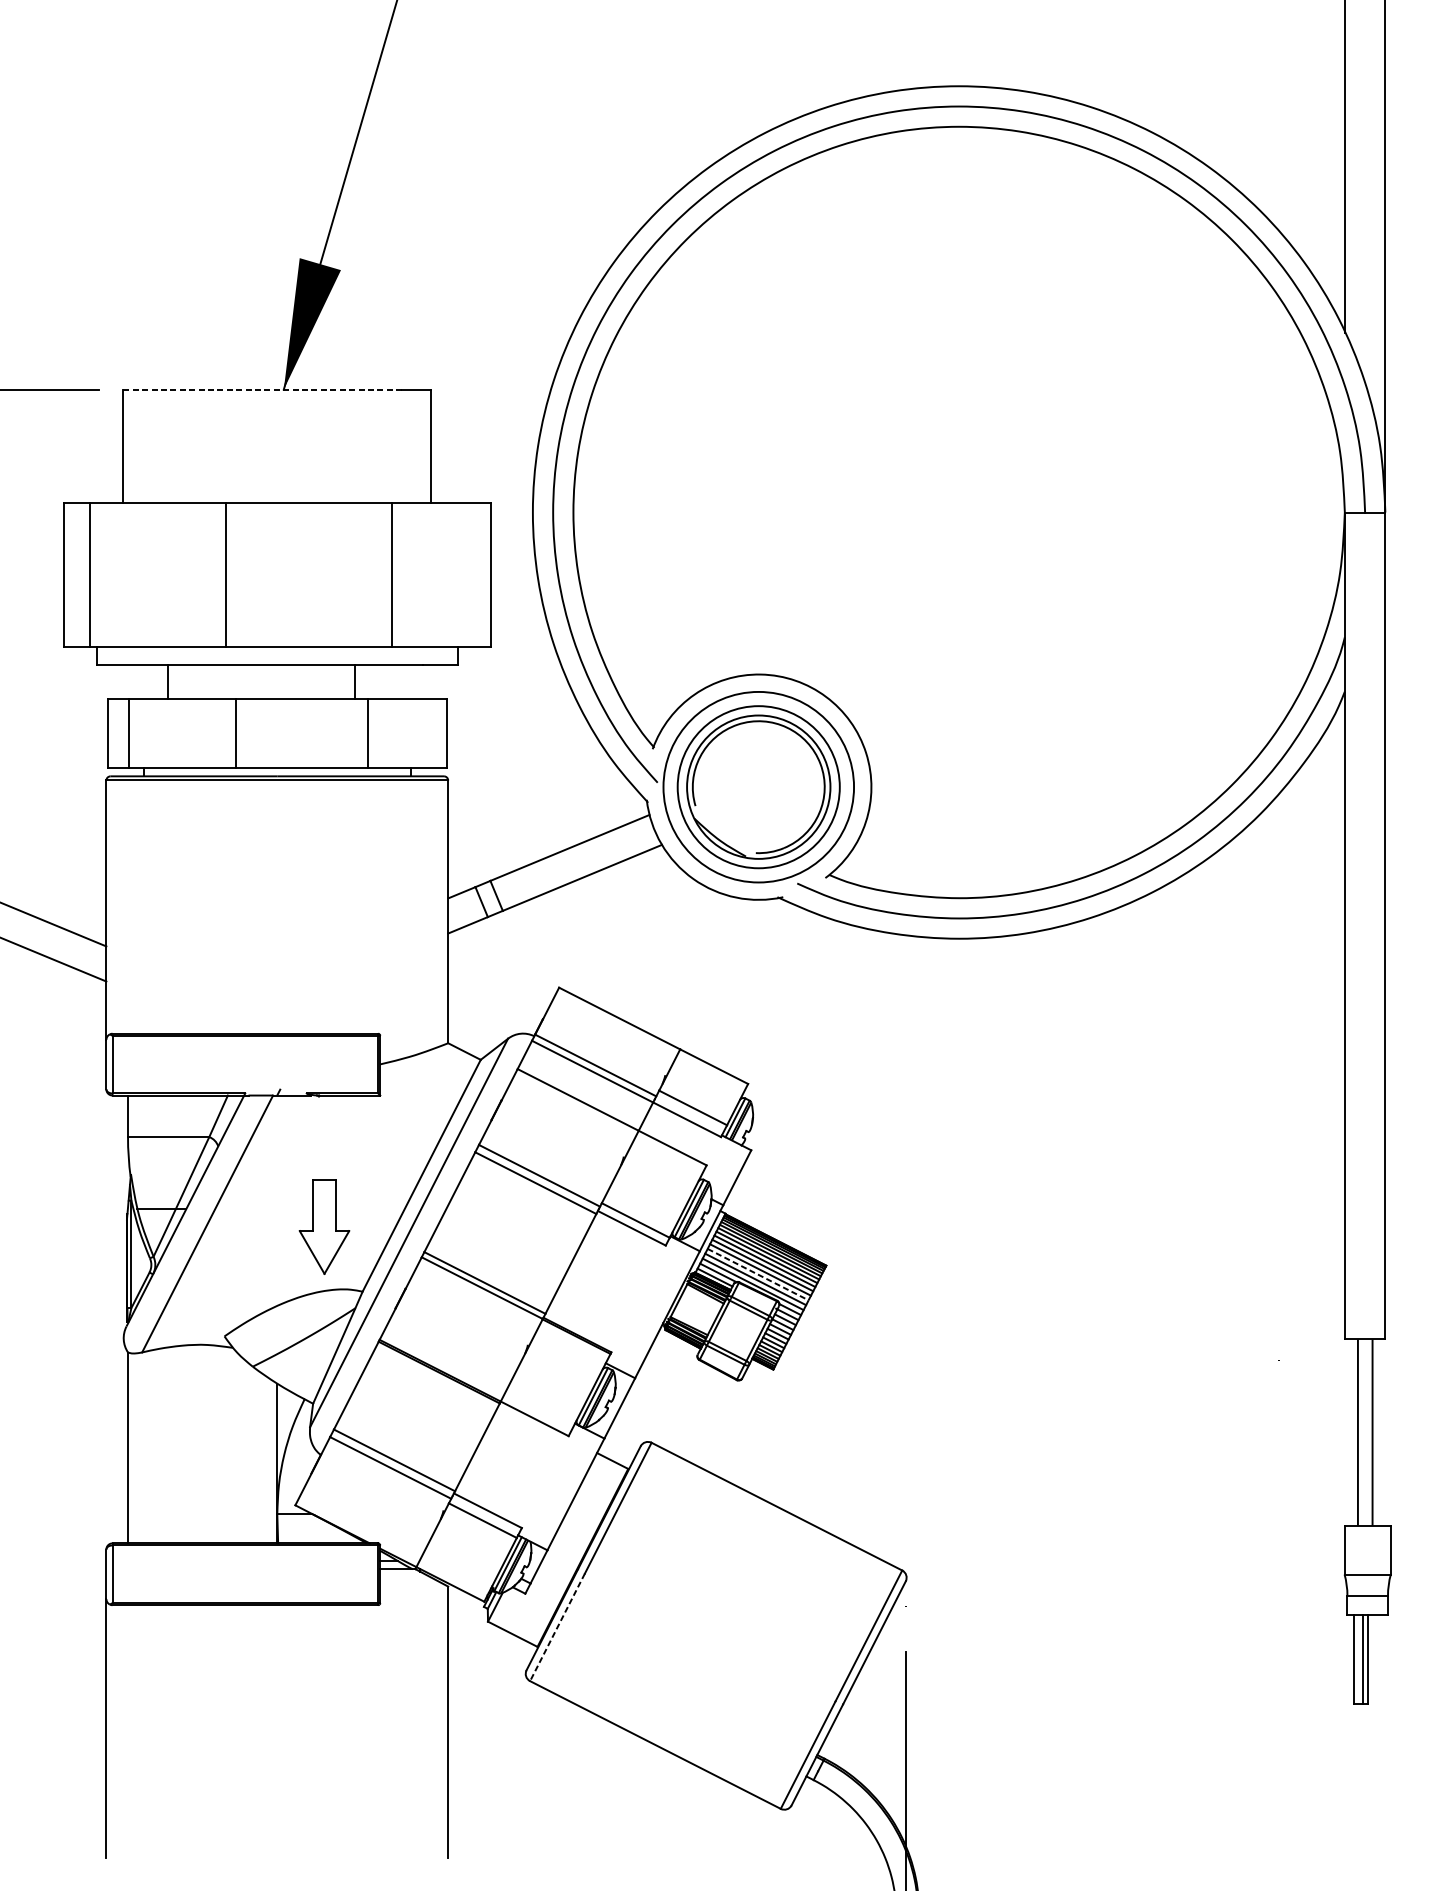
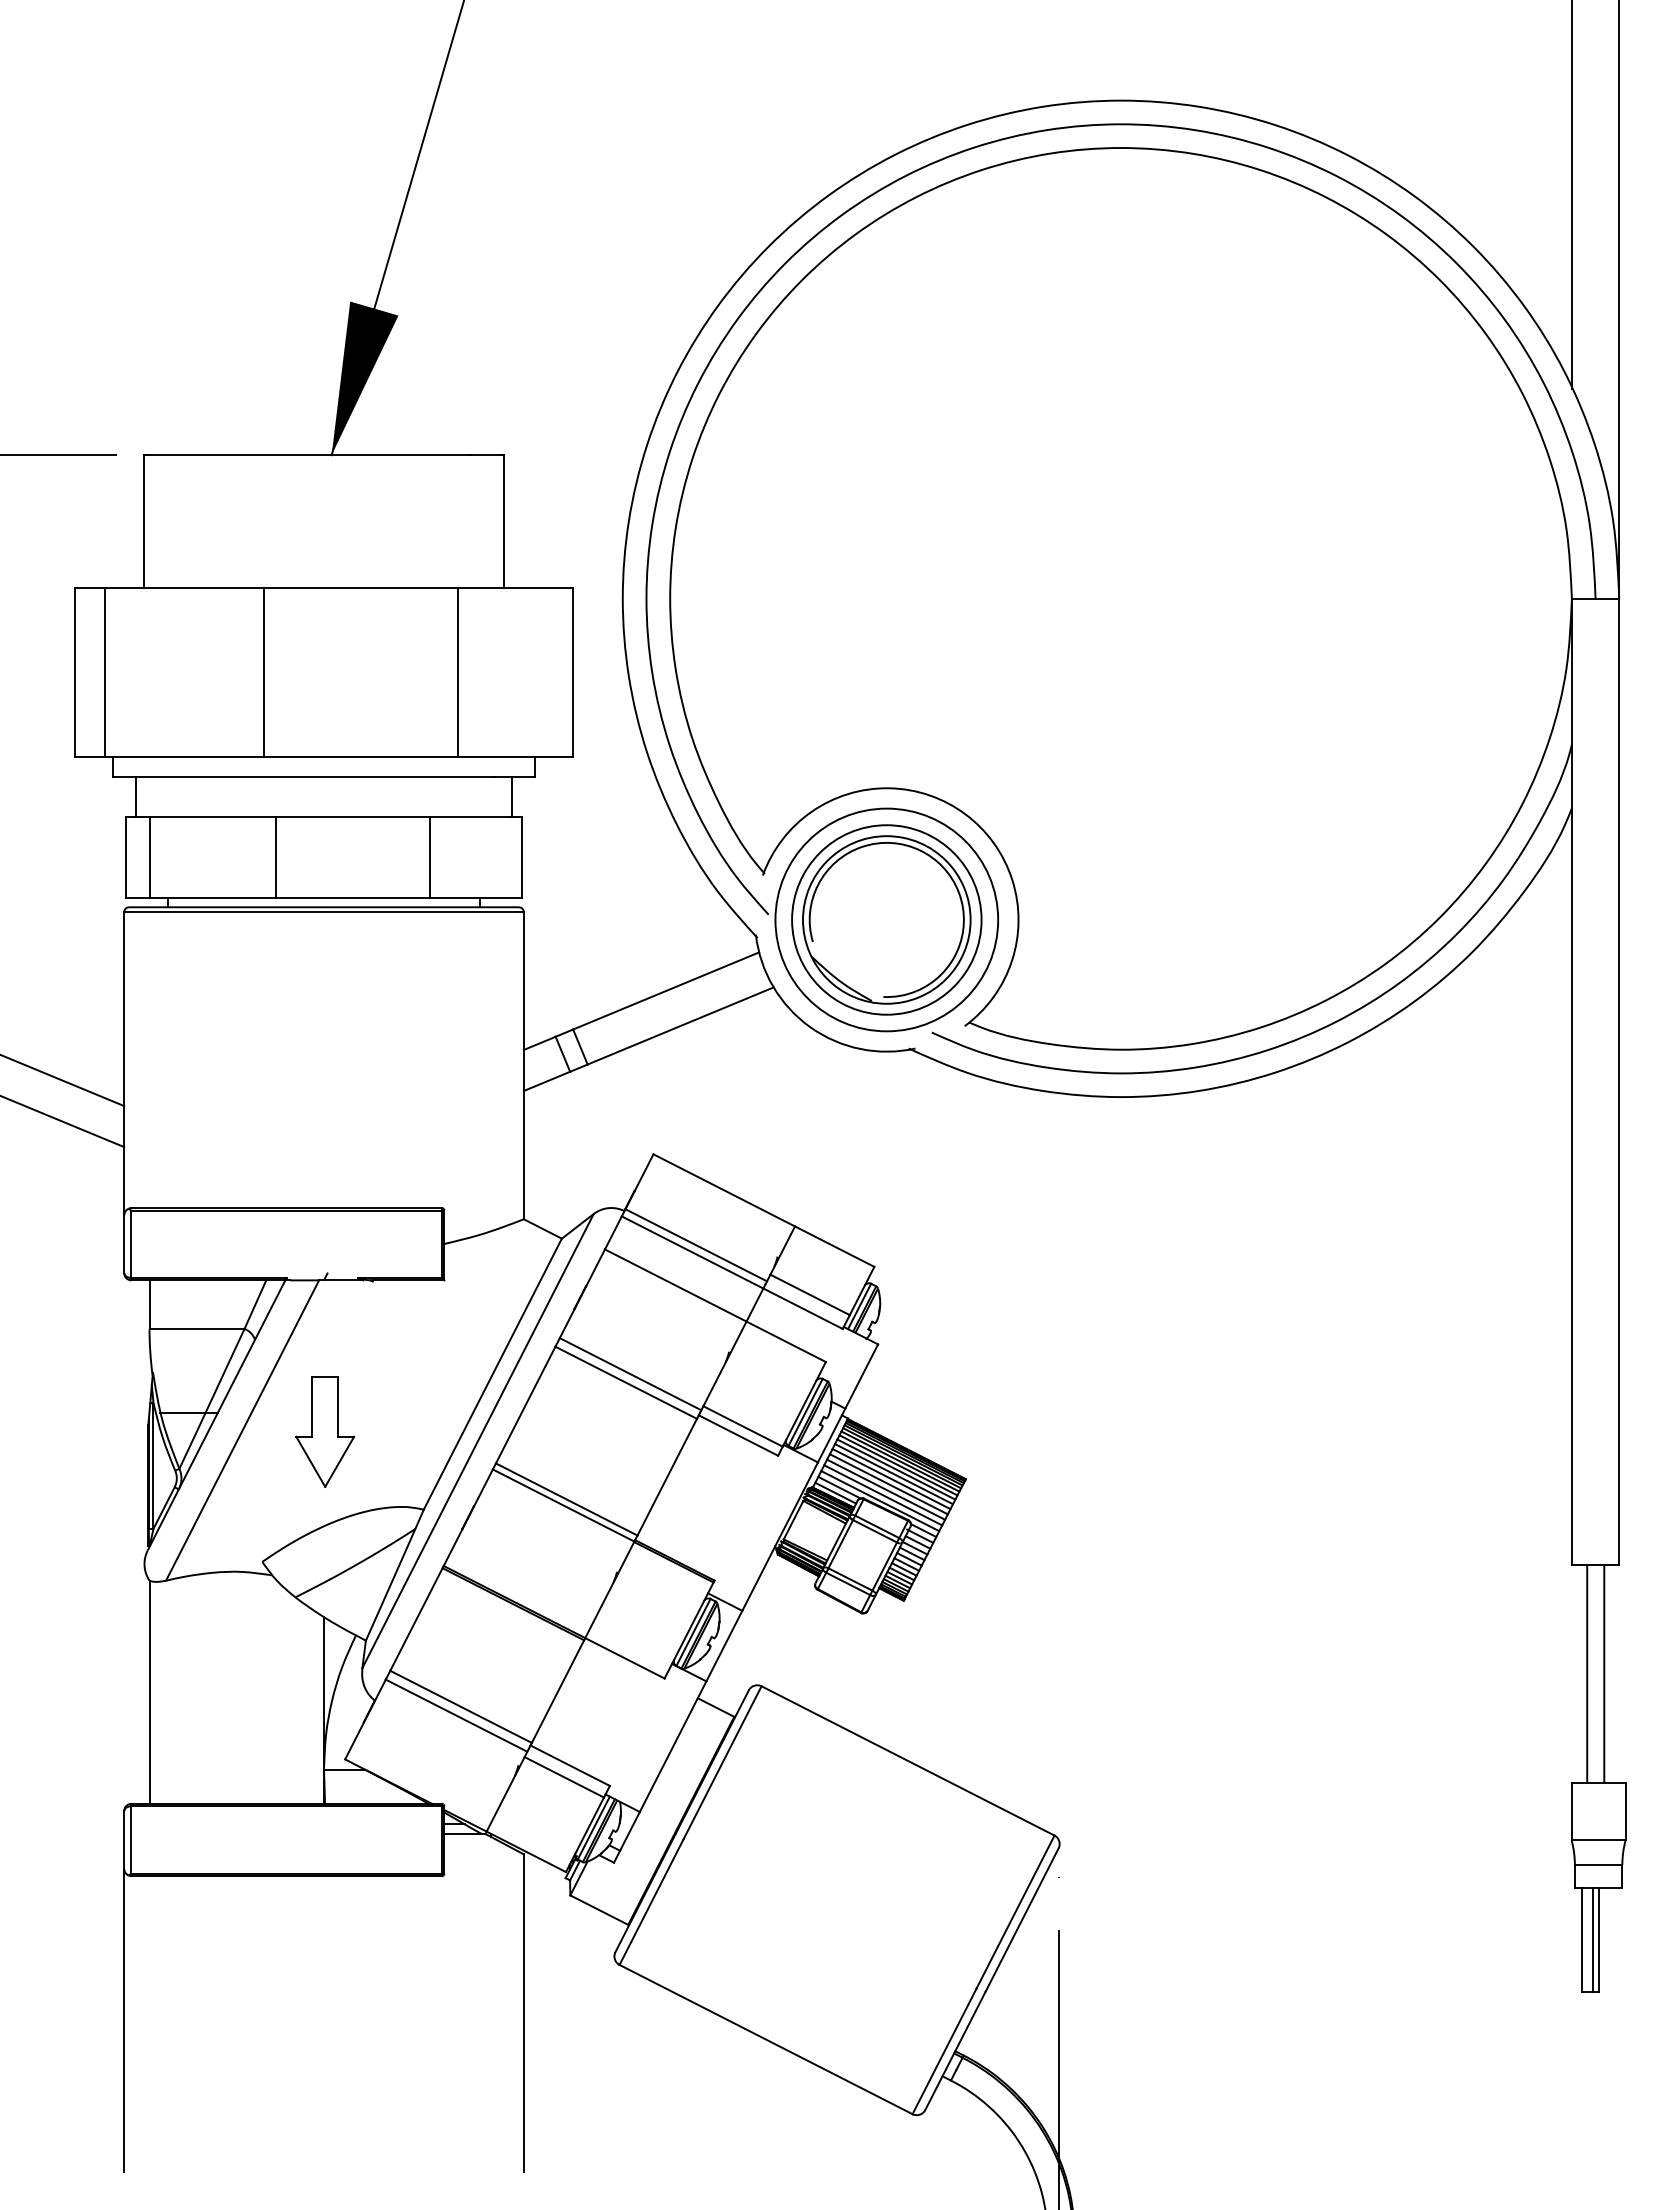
line: (262, 389) -> (306, 455), dashed -> solid
line: (168, 682) -> (136, 797), moved
line: (354, 682) -> (511, 797), moved
part: (324, 1226) -> (325, 1431), moved
line: (758, 1274) -> (886, 1489), dashed -> solid
line: (557, 1627) -> (651, 1902), dashed -> solid

